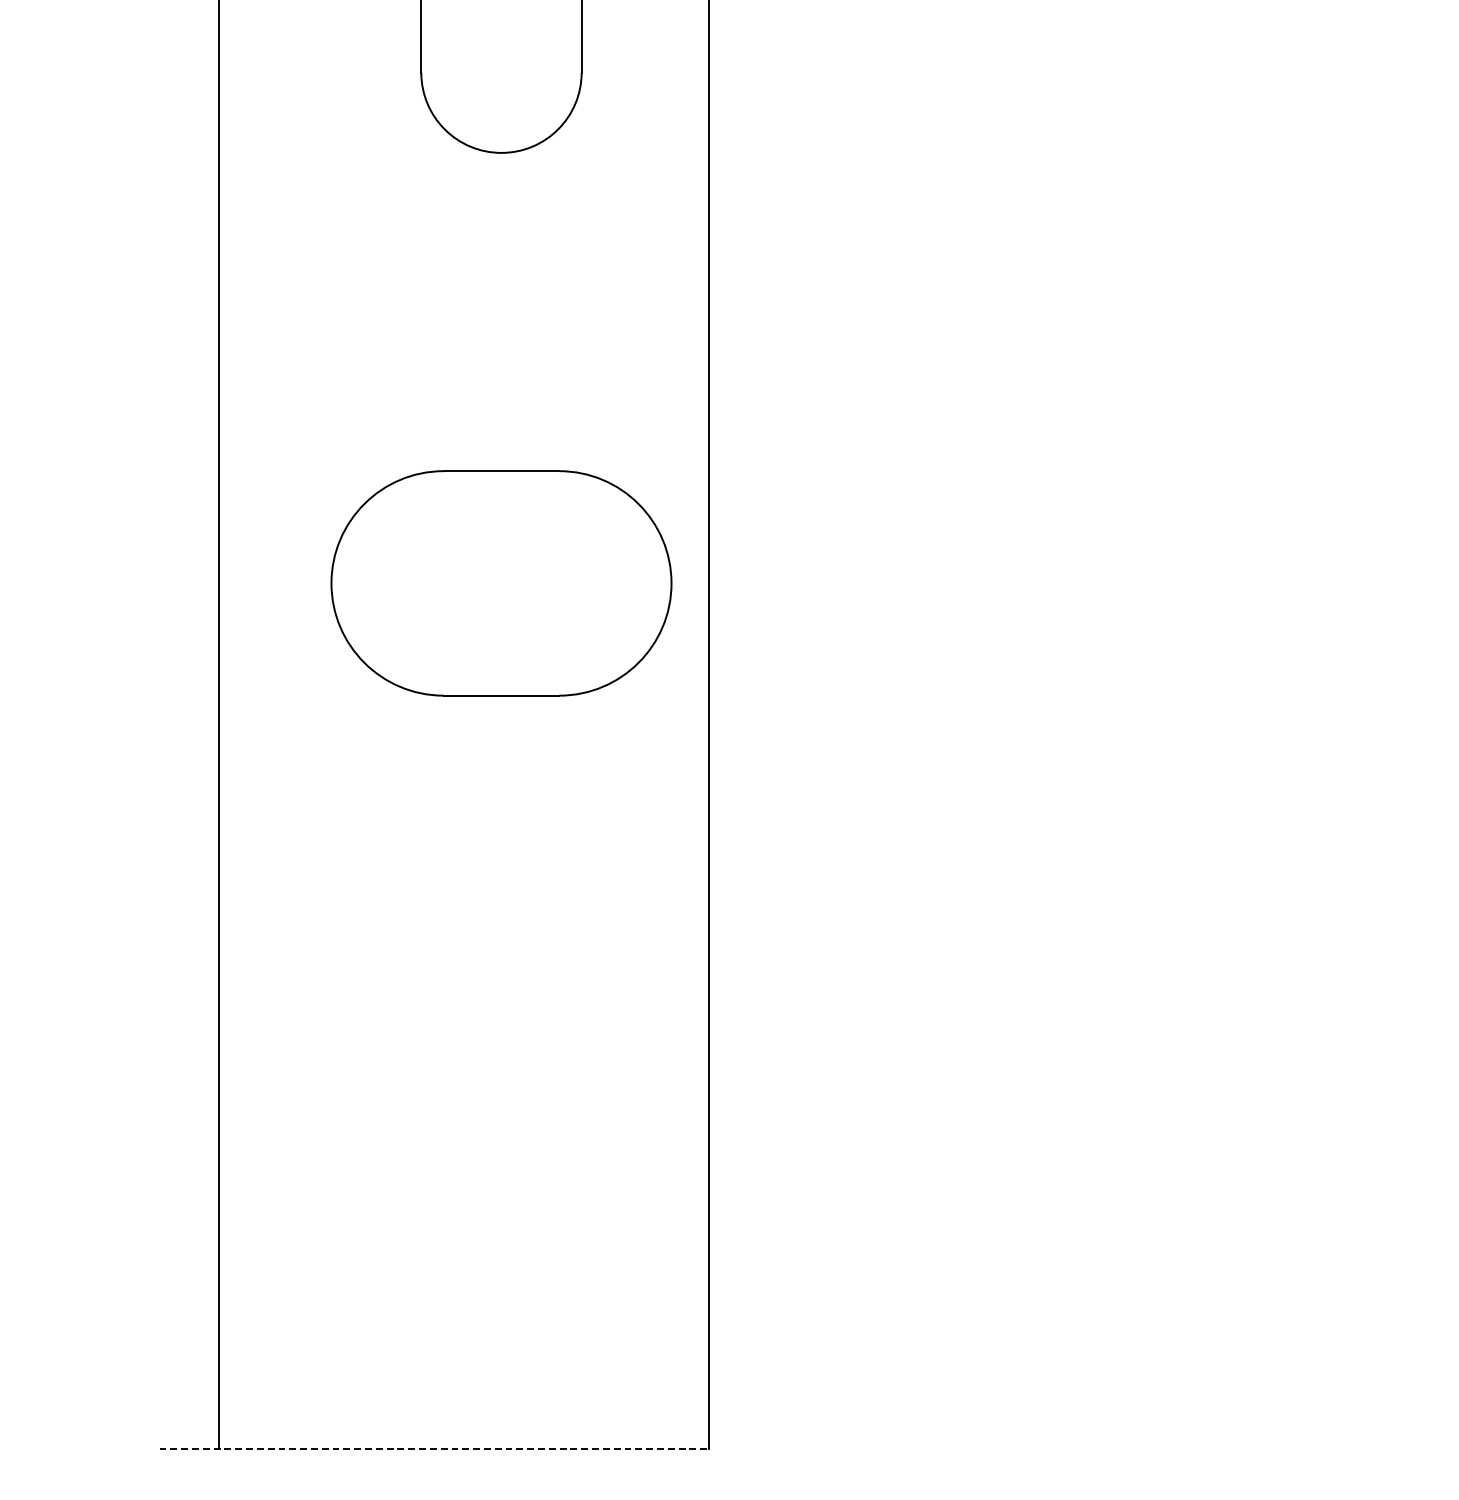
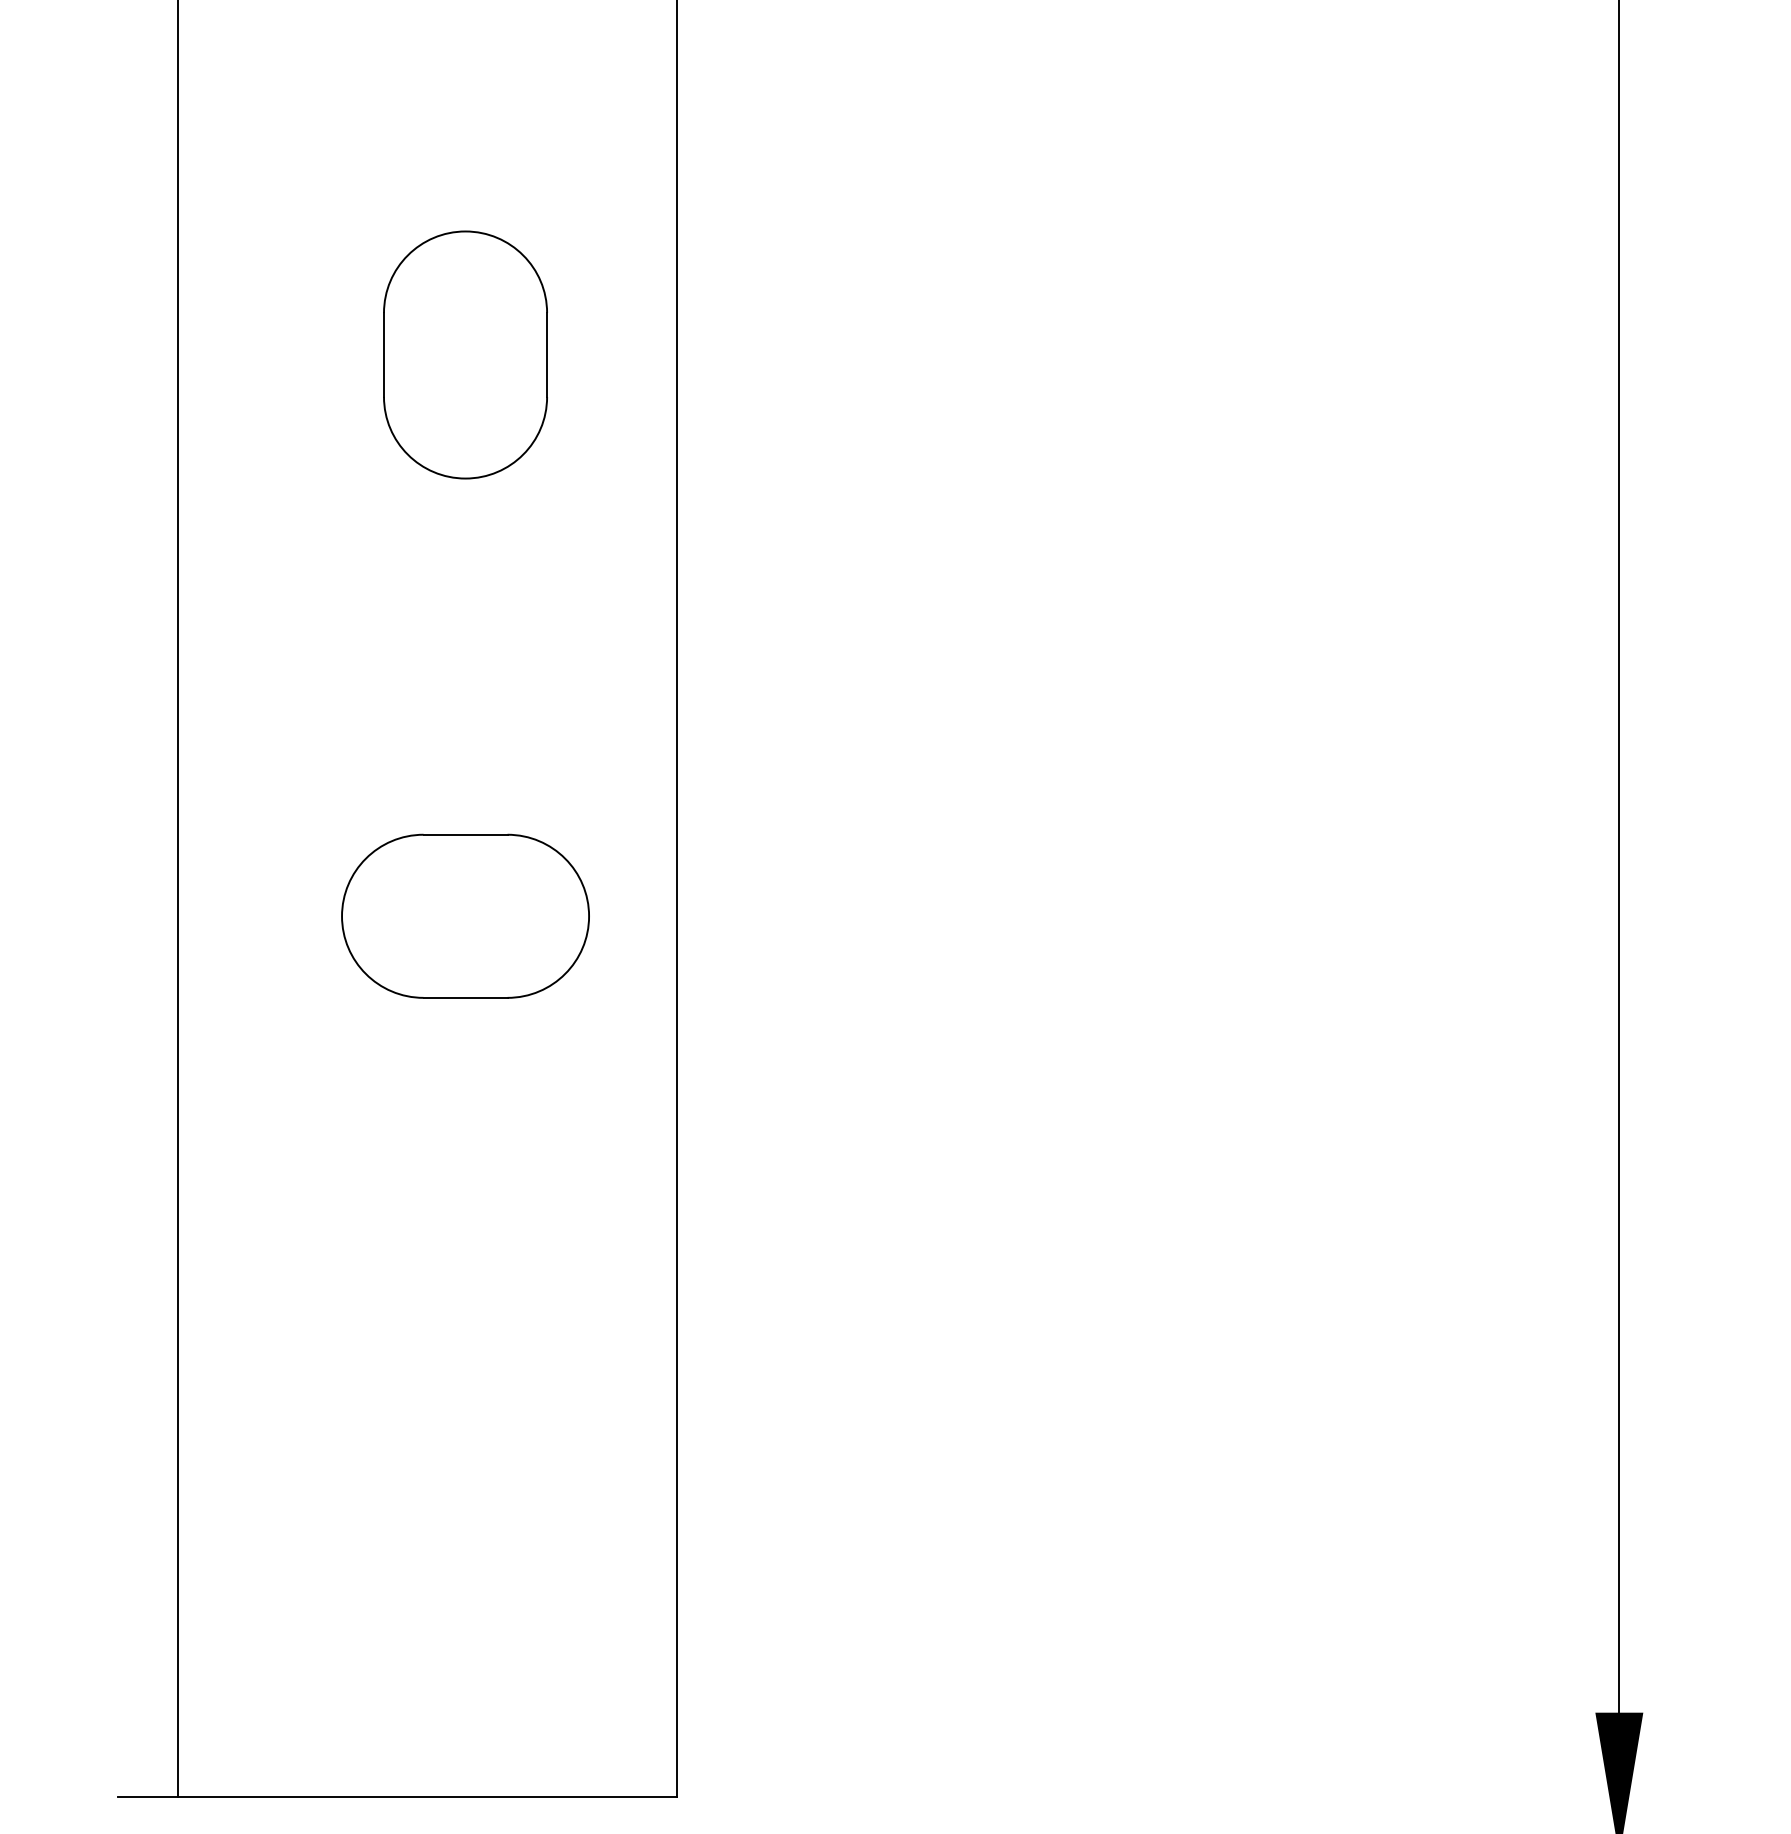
part: (501, 582) -> (465, 915), size x0.71
line: (434, 1448) -> (397, 1796), dashed -> solid

